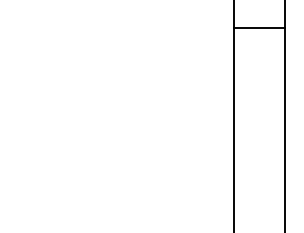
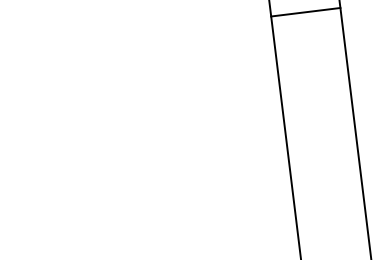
line: (259, 28) -> (305, 12), moved

